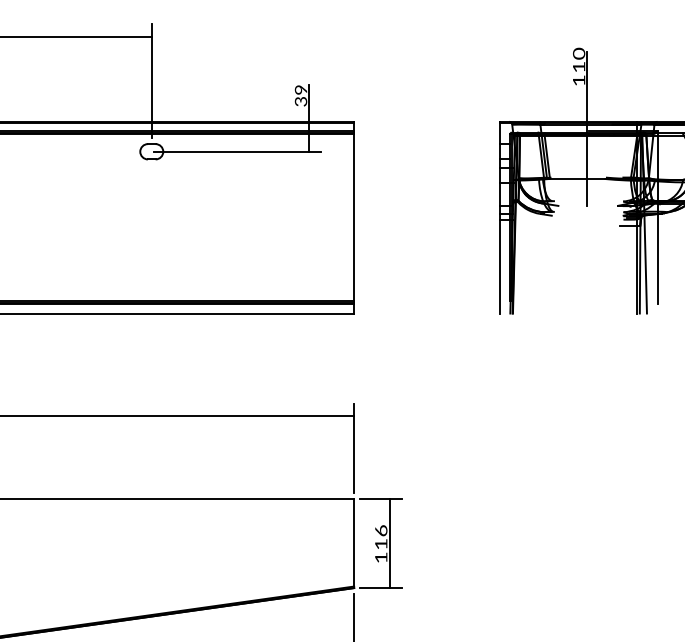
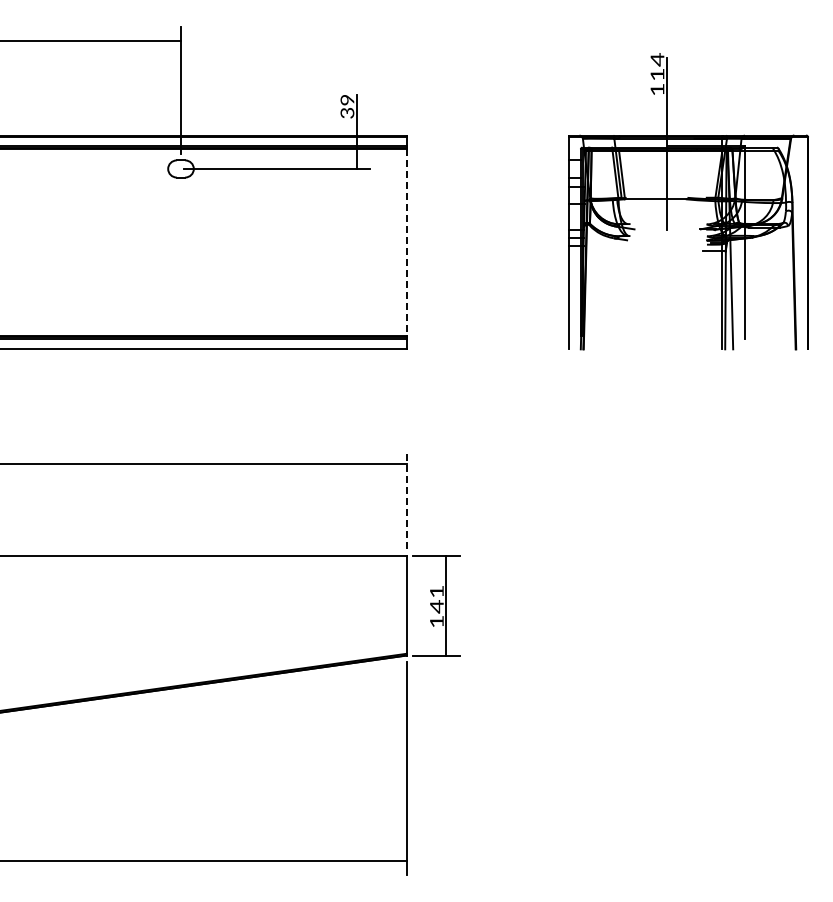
text: (579, 53) -> (657, 59), 110 -> 114
line: (354, 218) -> (406, 243), solid -> dashed
line: (354, 448) -> (406, 499), solid -> dashed
text: (380, 537) -> (436, 599), 116 -> 141

